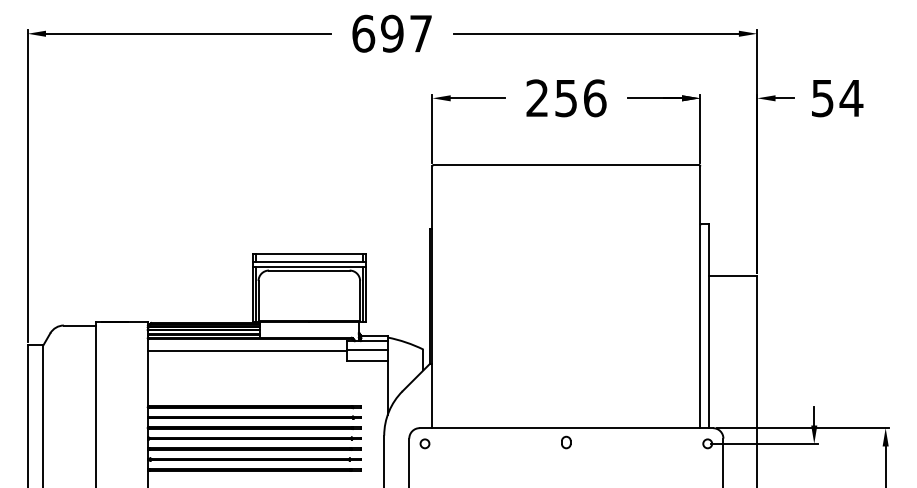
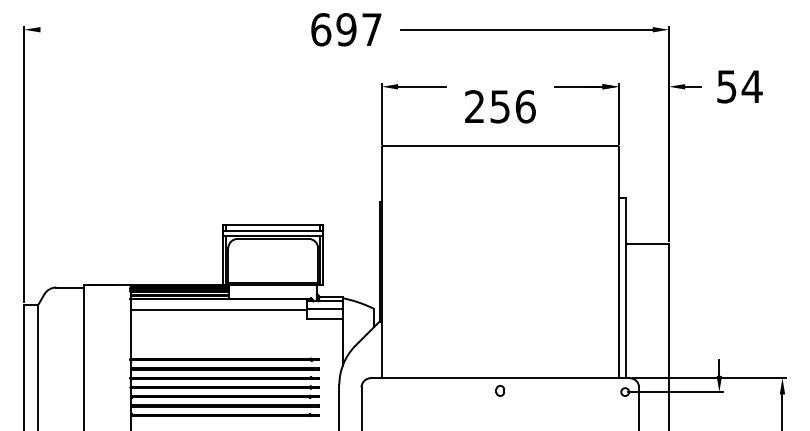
line: (188, 33) -> (166, 29), removed
text: (566, 98) -> (500, 106), moved
circle: (425, 443) -> (375, 391), removed

